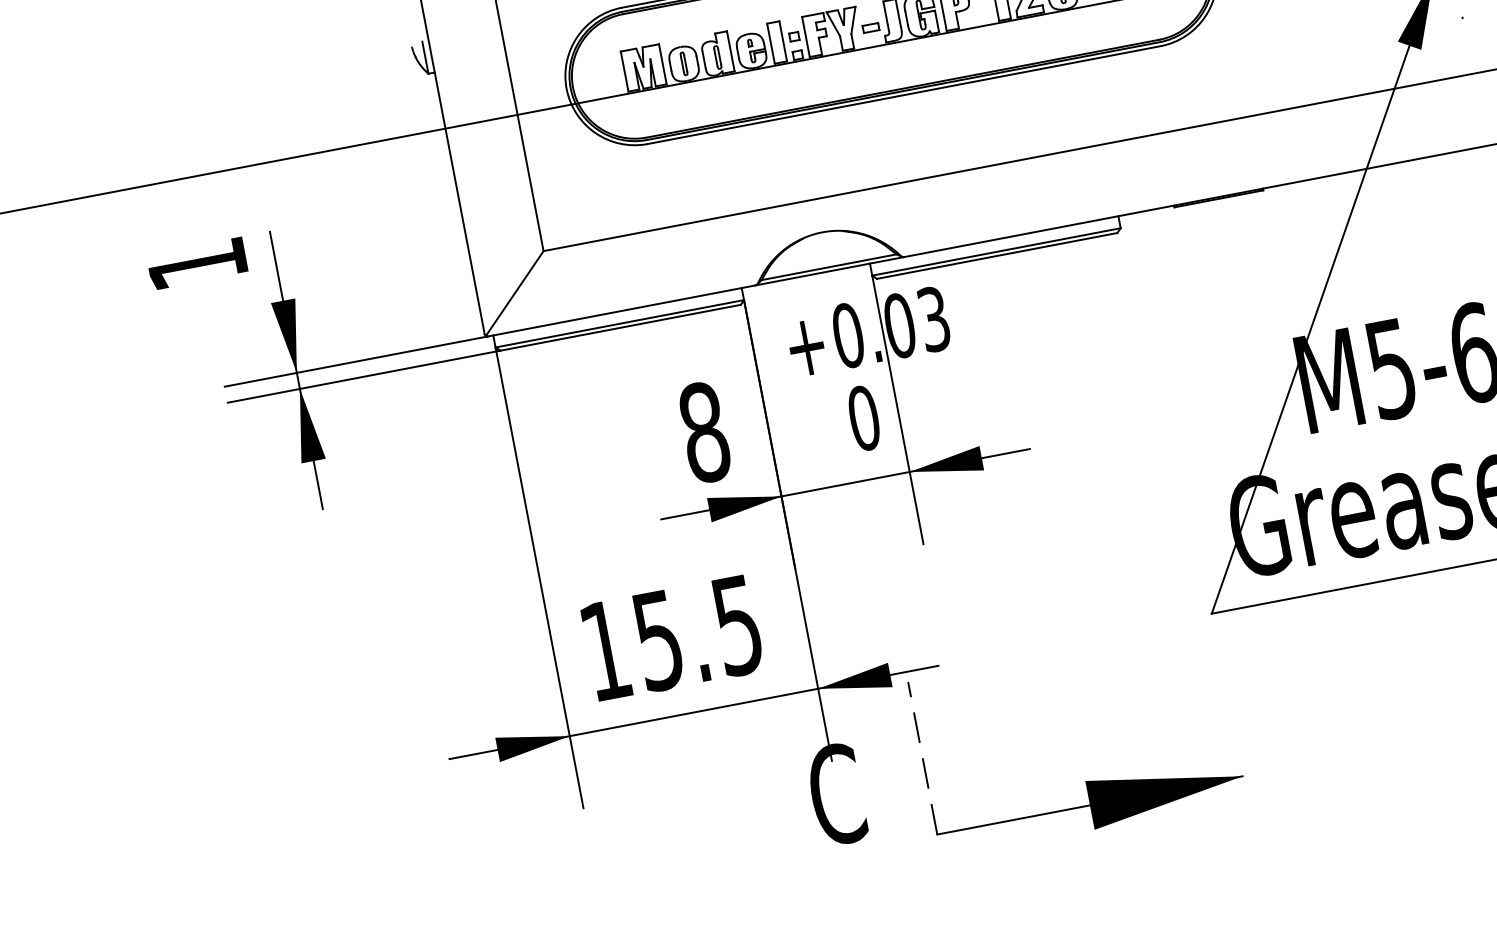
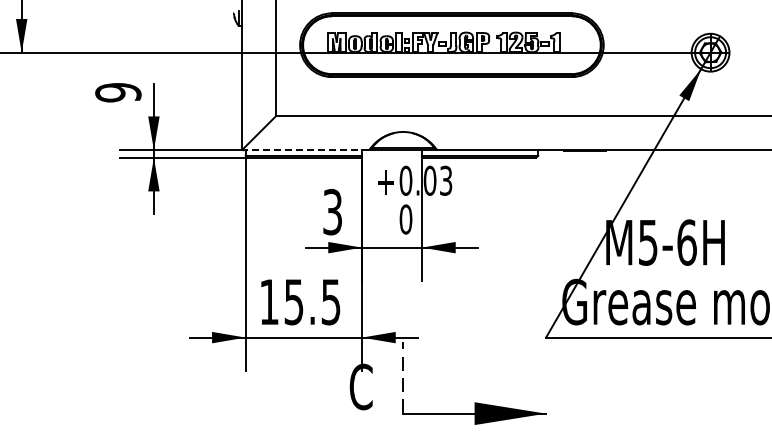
text: (197, 264) -> (118, 92), 1 -> 9
line: (621, 311) -> (305, 150), solid -> dashed
text: (703, 431) -> (332, 211), 8 -> 3

